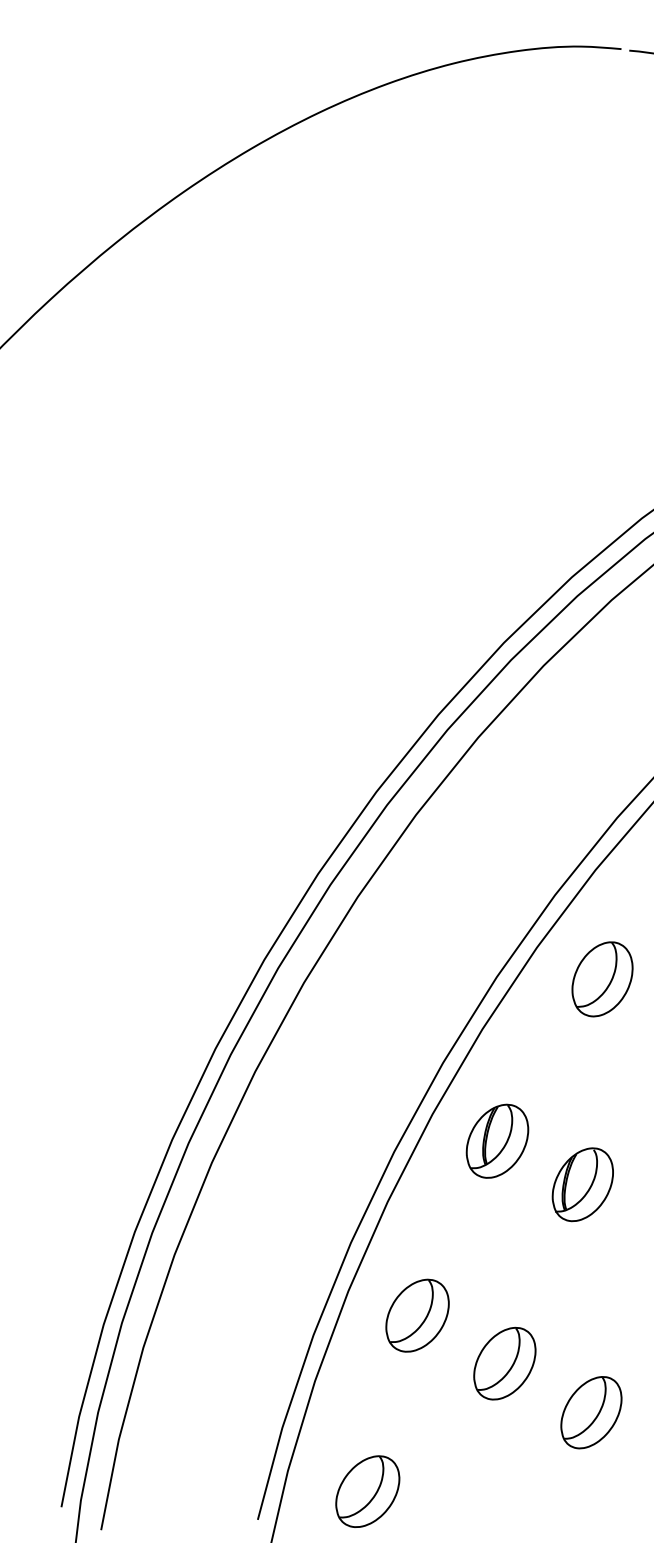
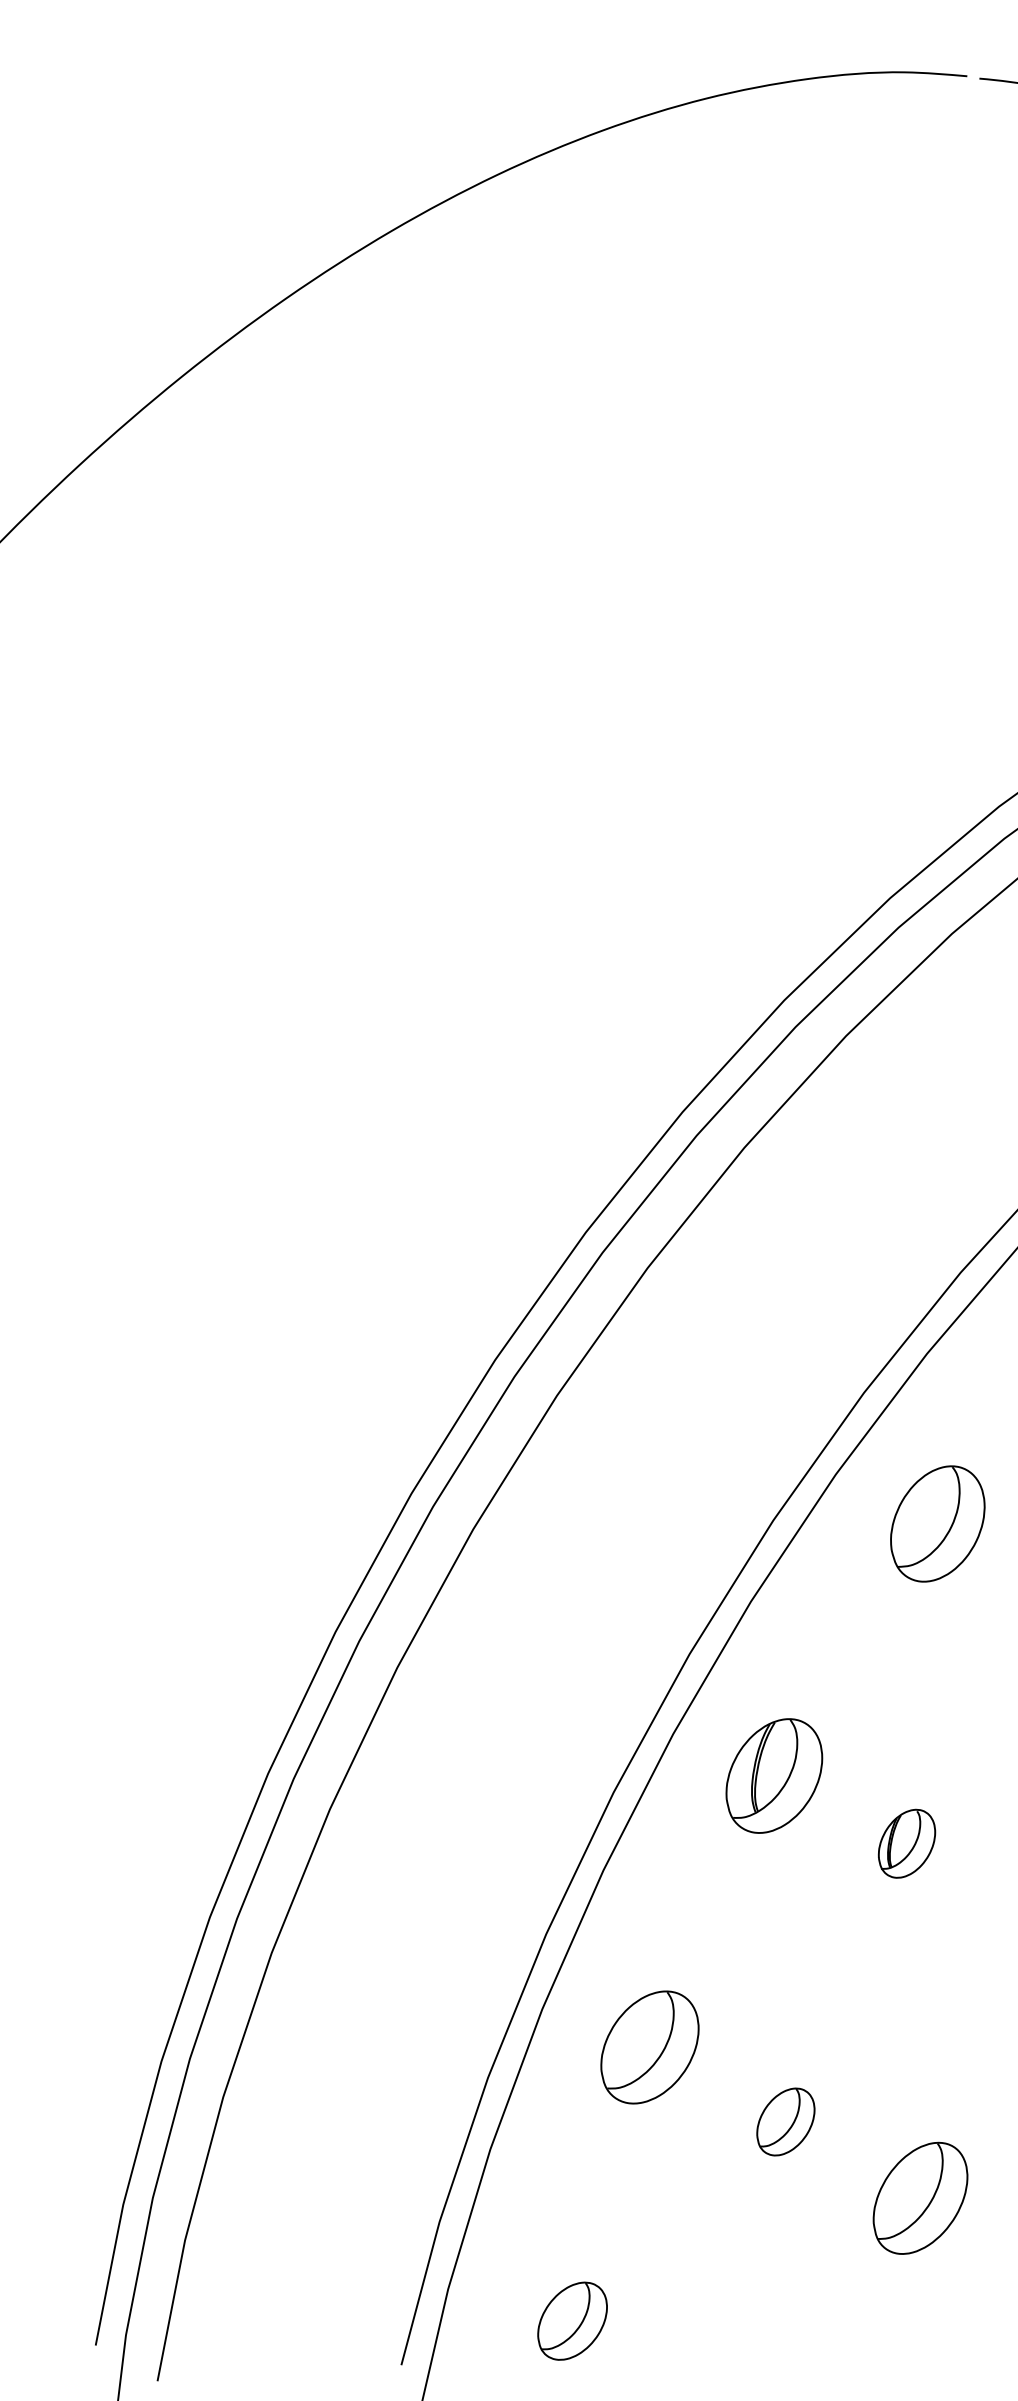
part: (582, 1184) -> (906, 1843), size x0.6
part: (504, 1363) -> (785, 2121), size x0.6
part: (367, 1491) -> (572, 2321), size x0.7

